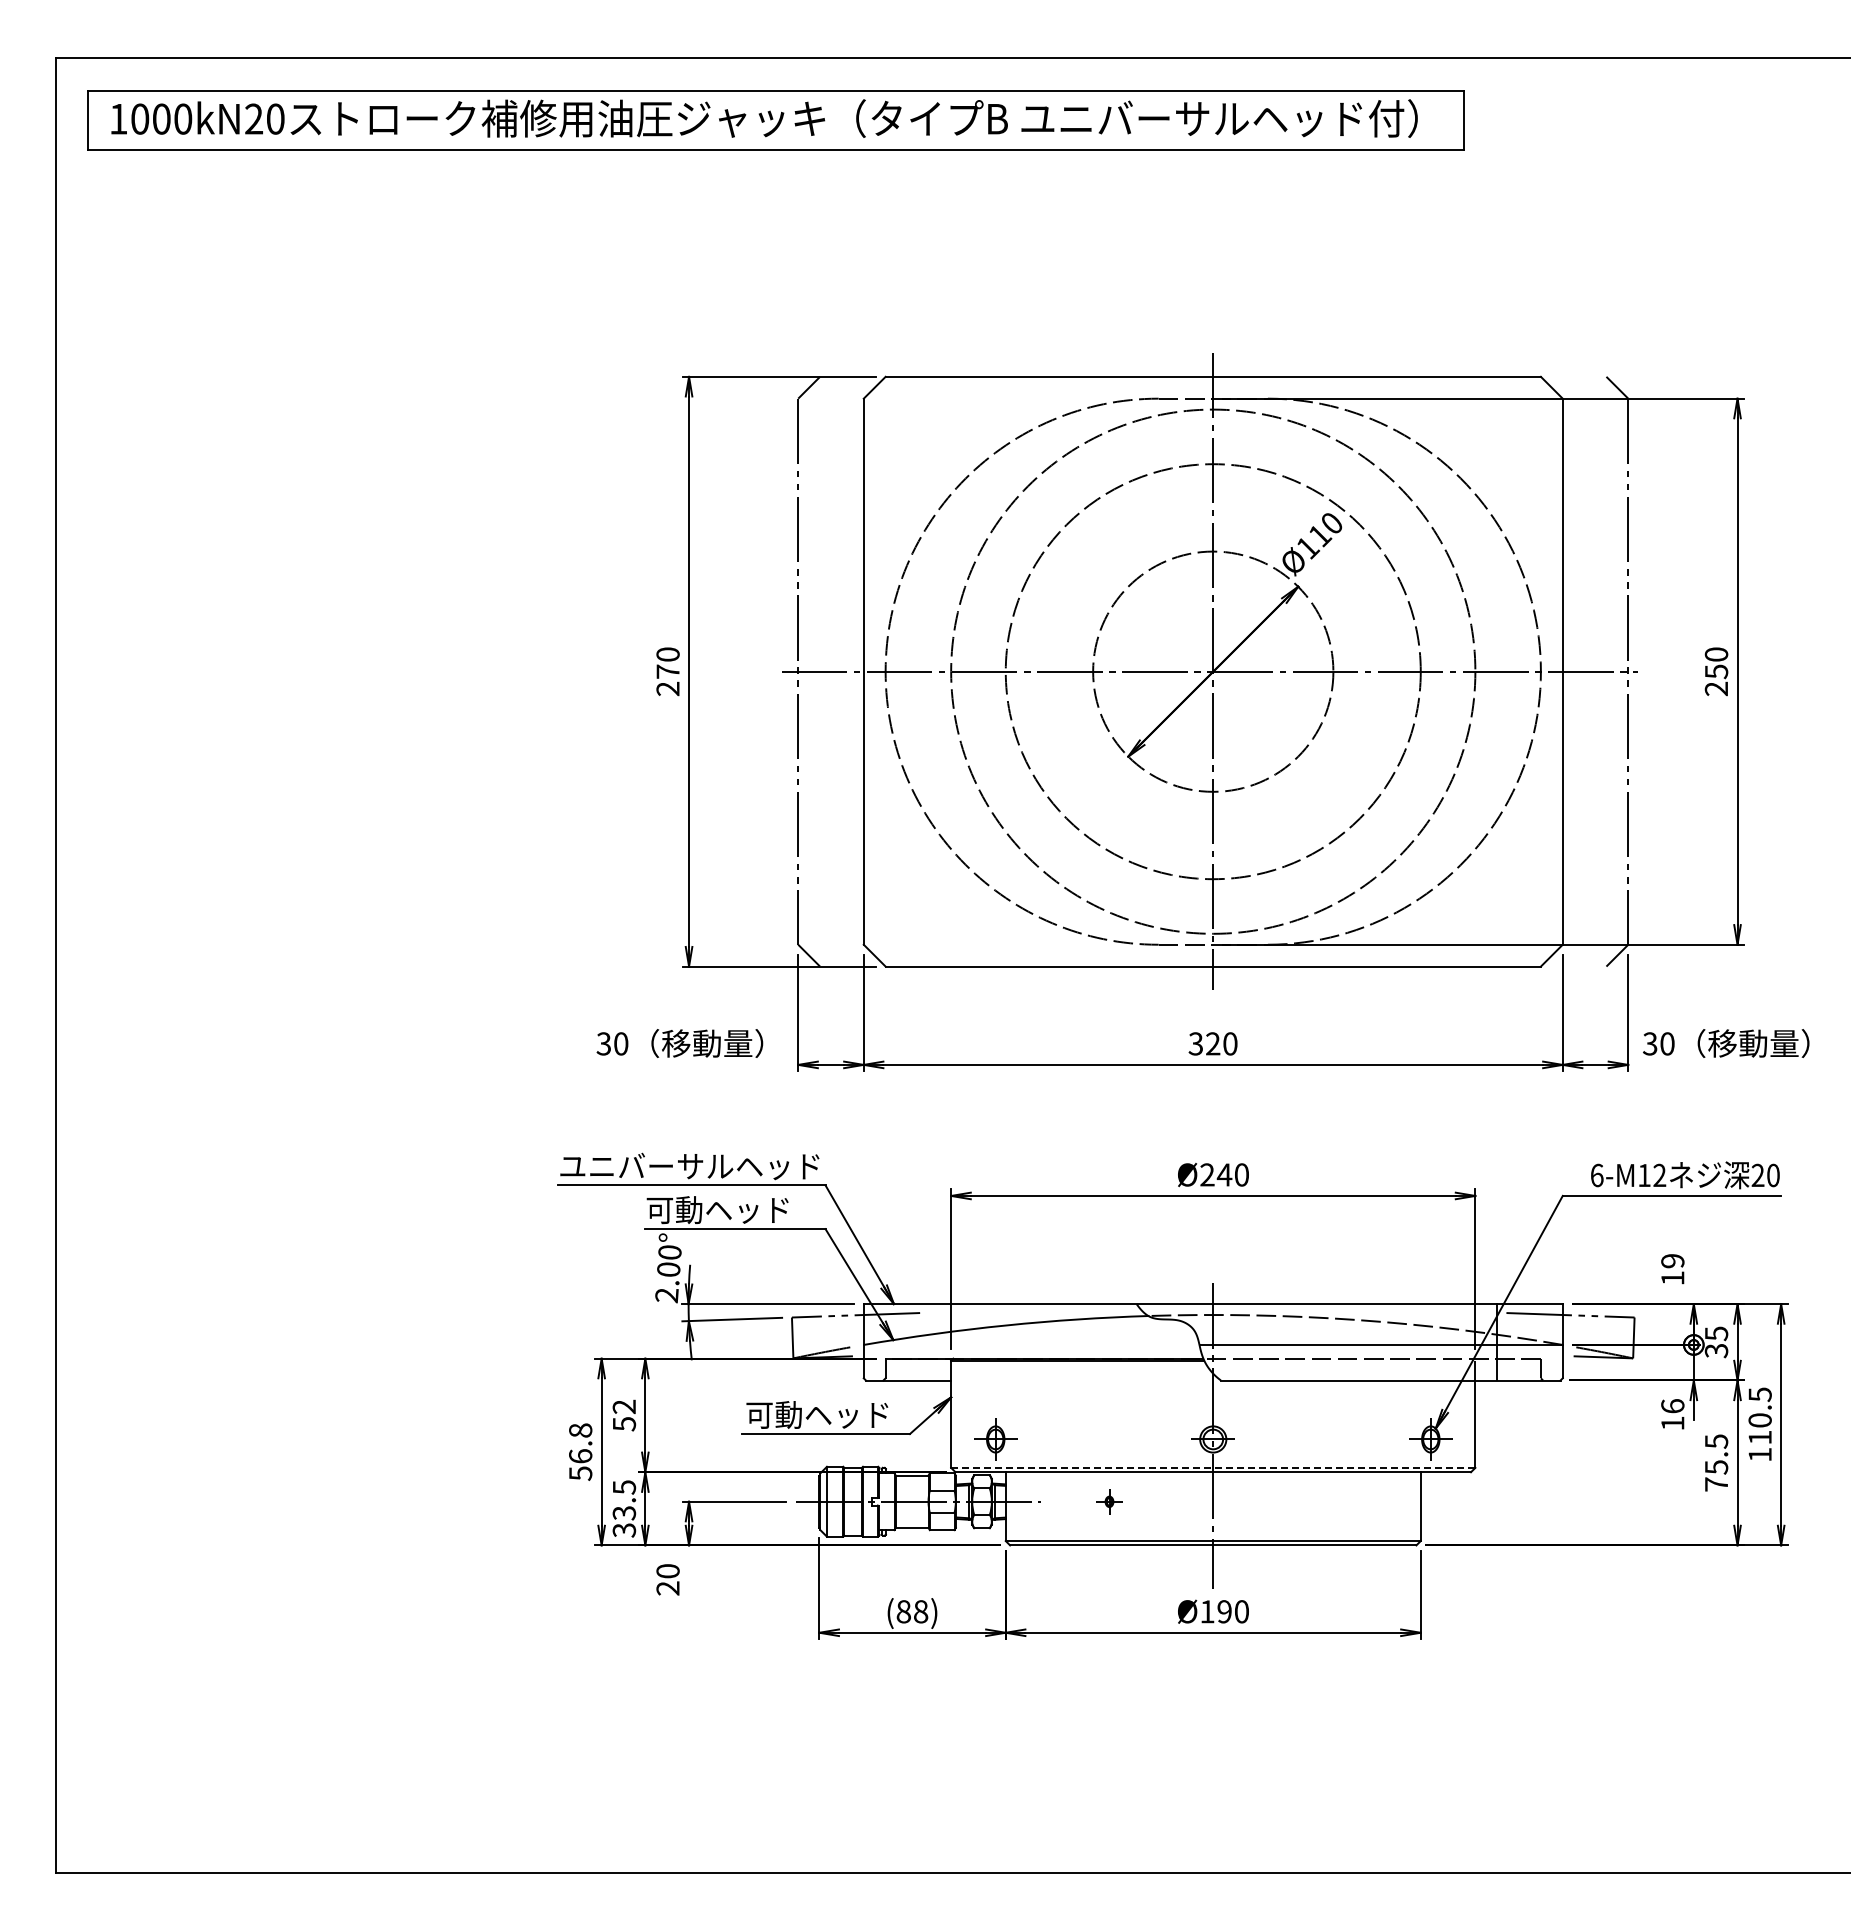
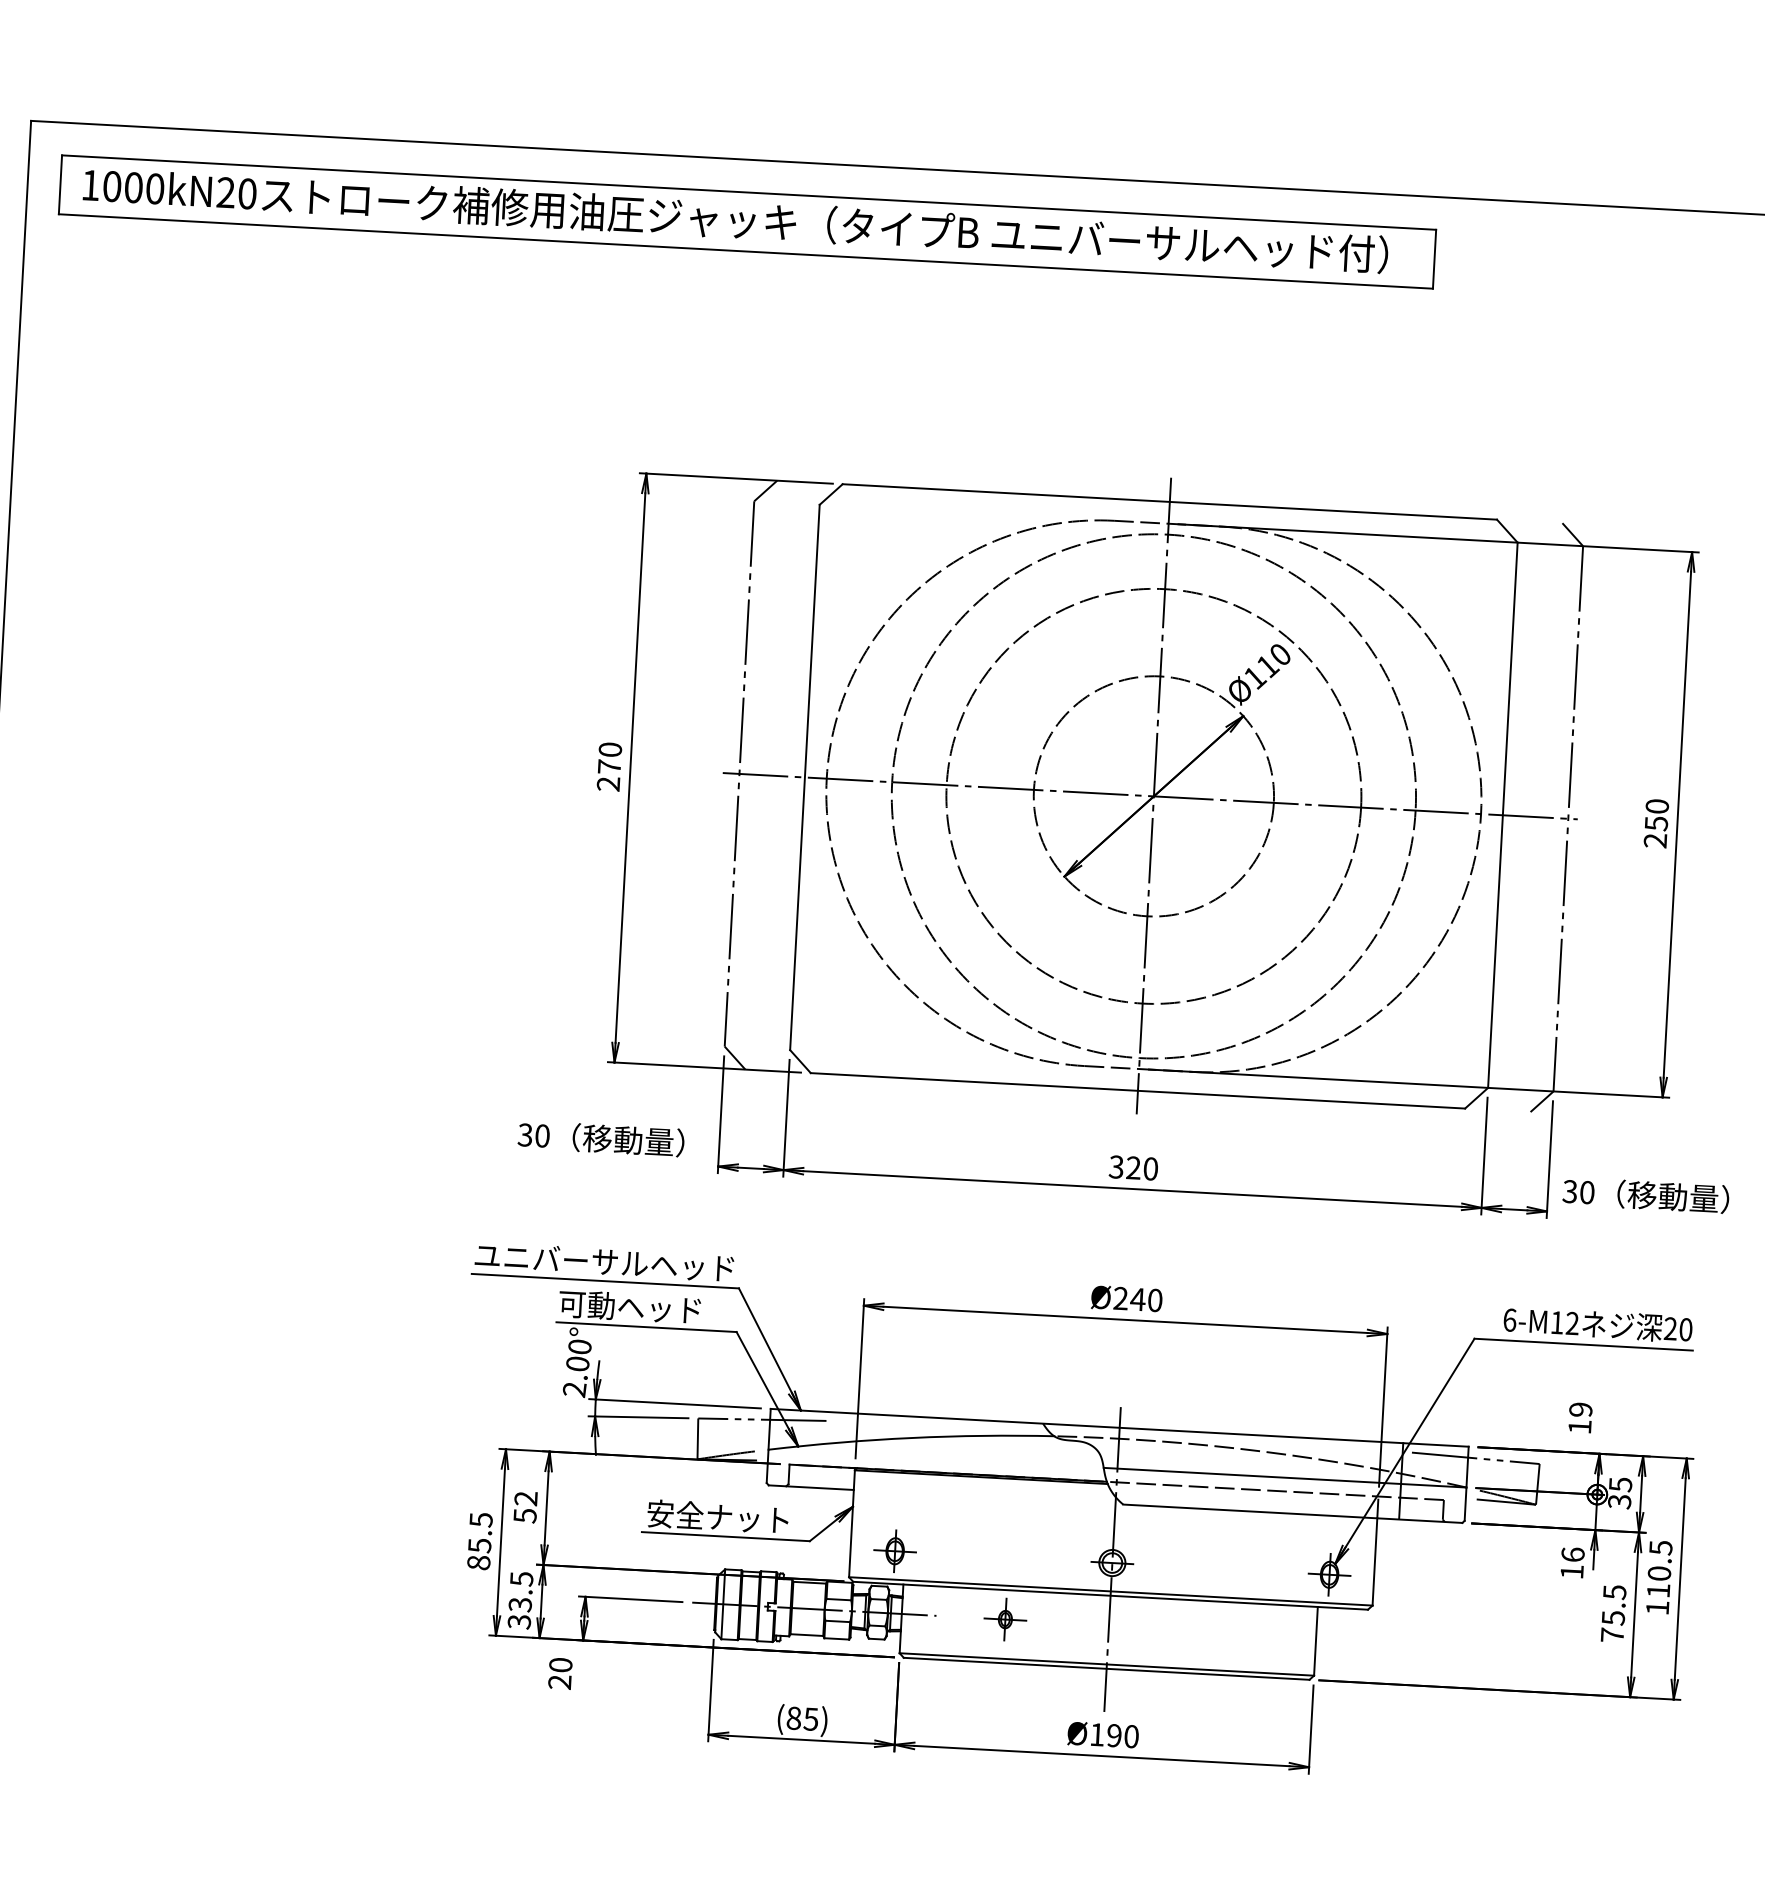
text: (817, 1414) -> (718, 1516), 可動ヘッド -> 安全ナット
text: (580, 1452) -> (479, 1541), 56.8 -> 85.5
line: (1212, 1467) -> (1110, 1590), dashed -> solid
part: (1109, 1501) -> (1005, 1619), size x1.67
text: (920, 1611) -> (810, 1718), (88) -> (85)

